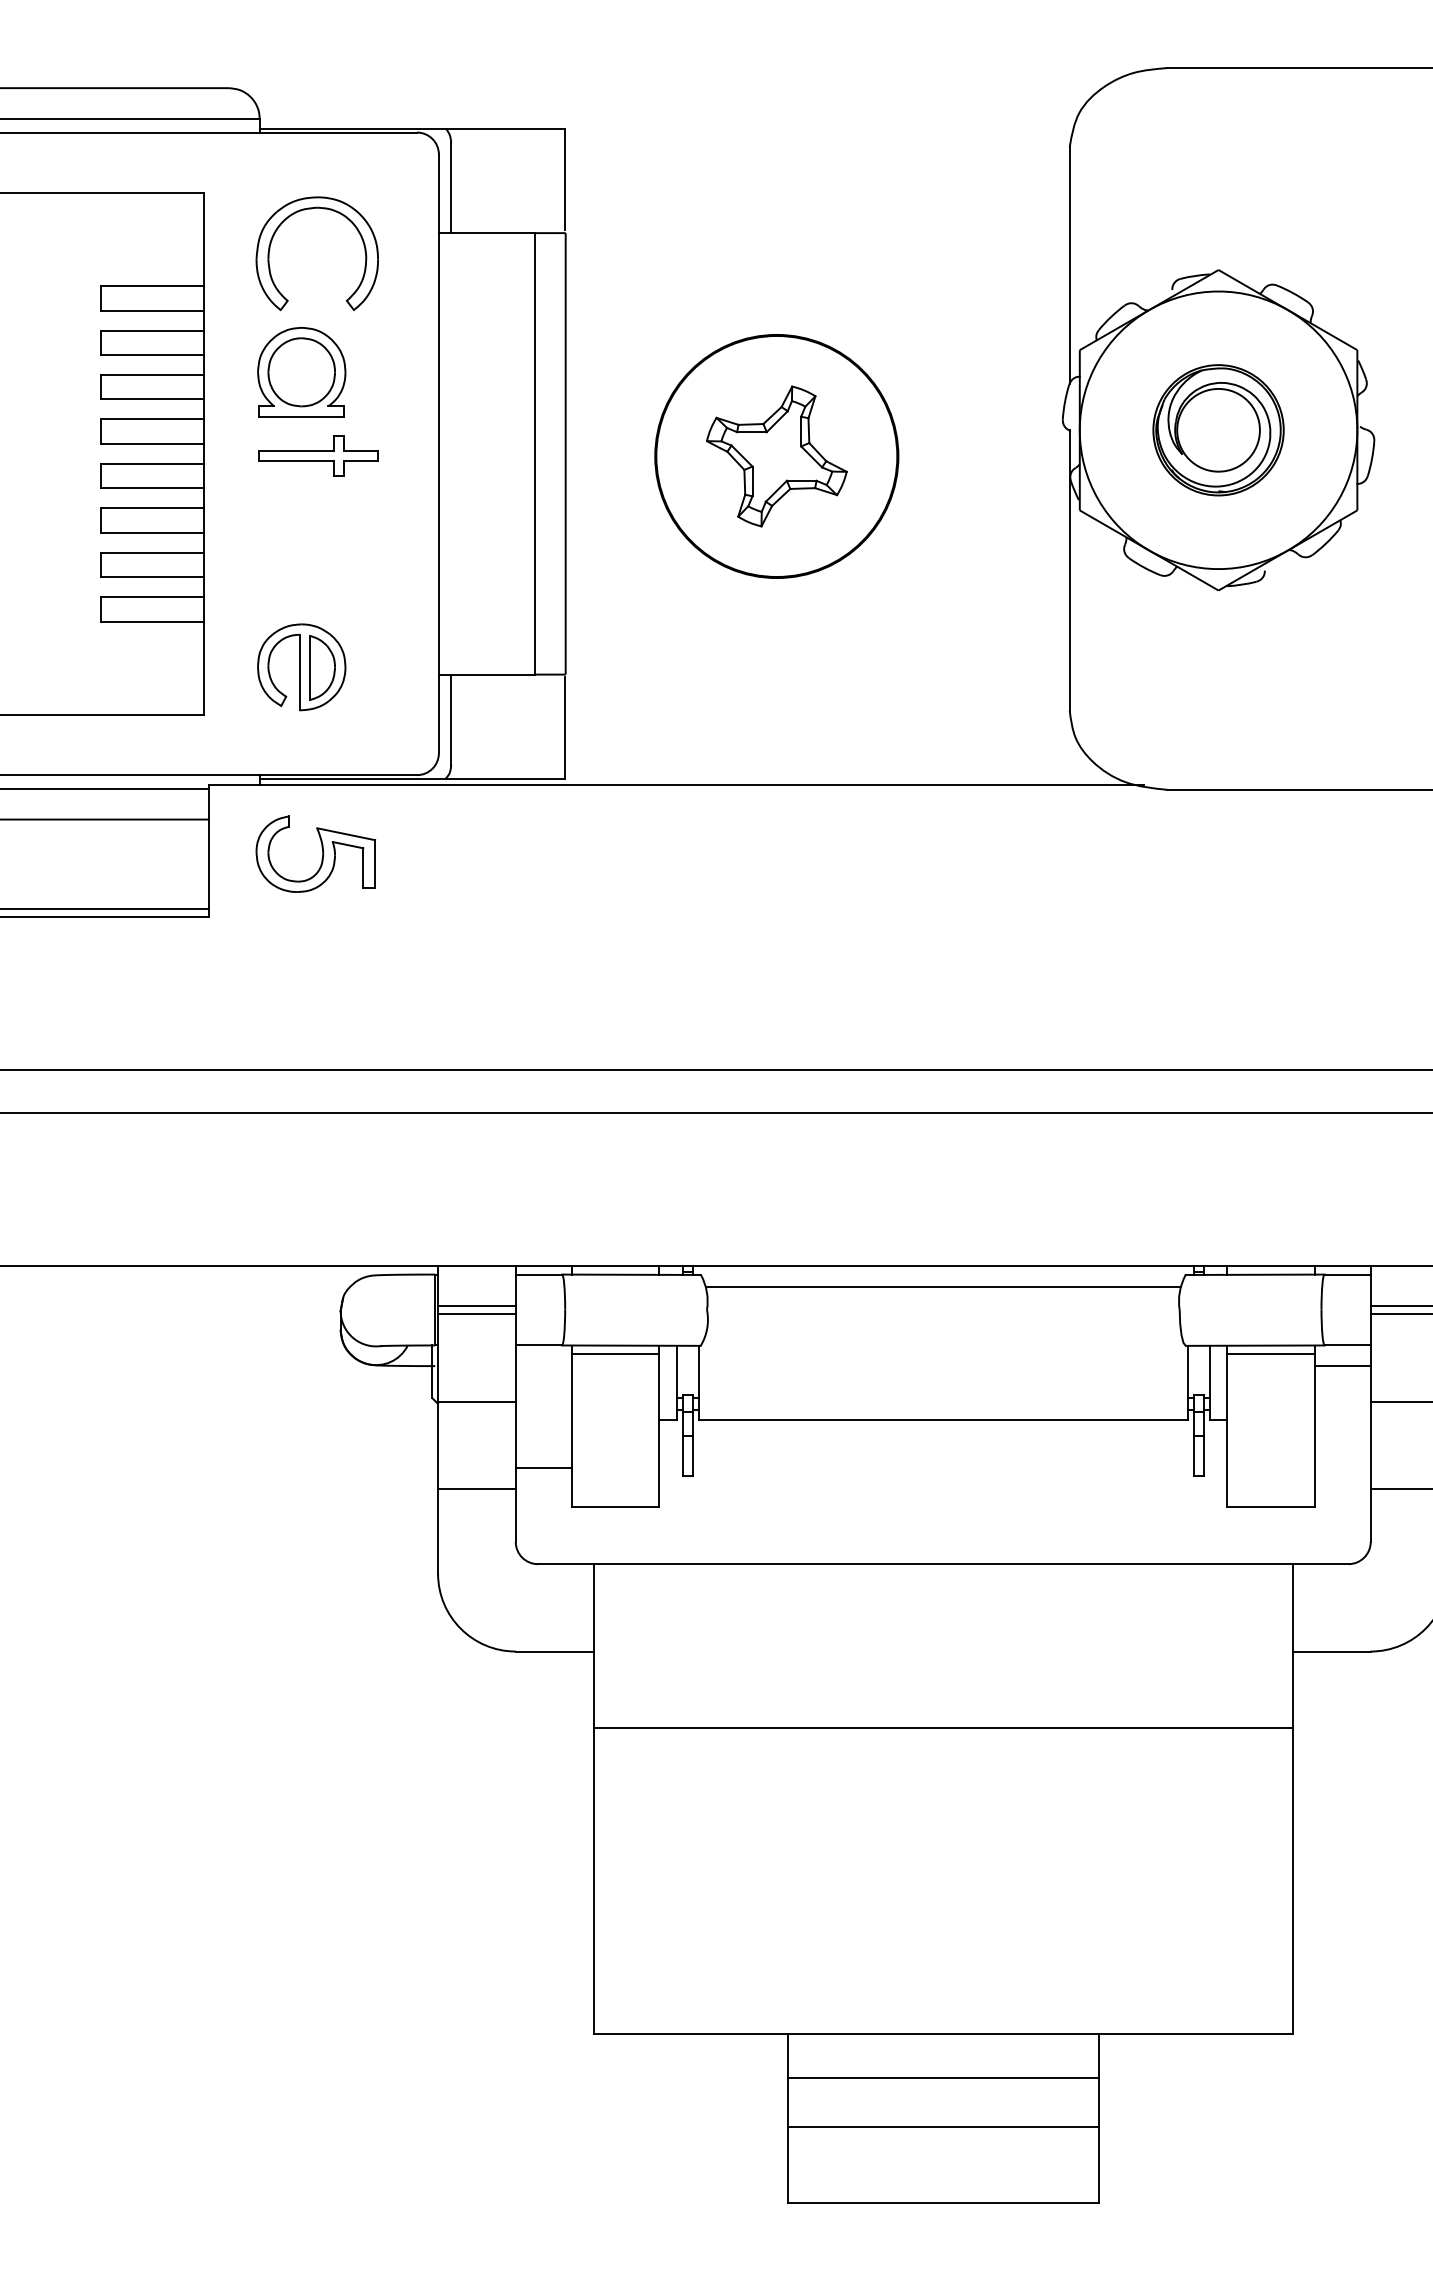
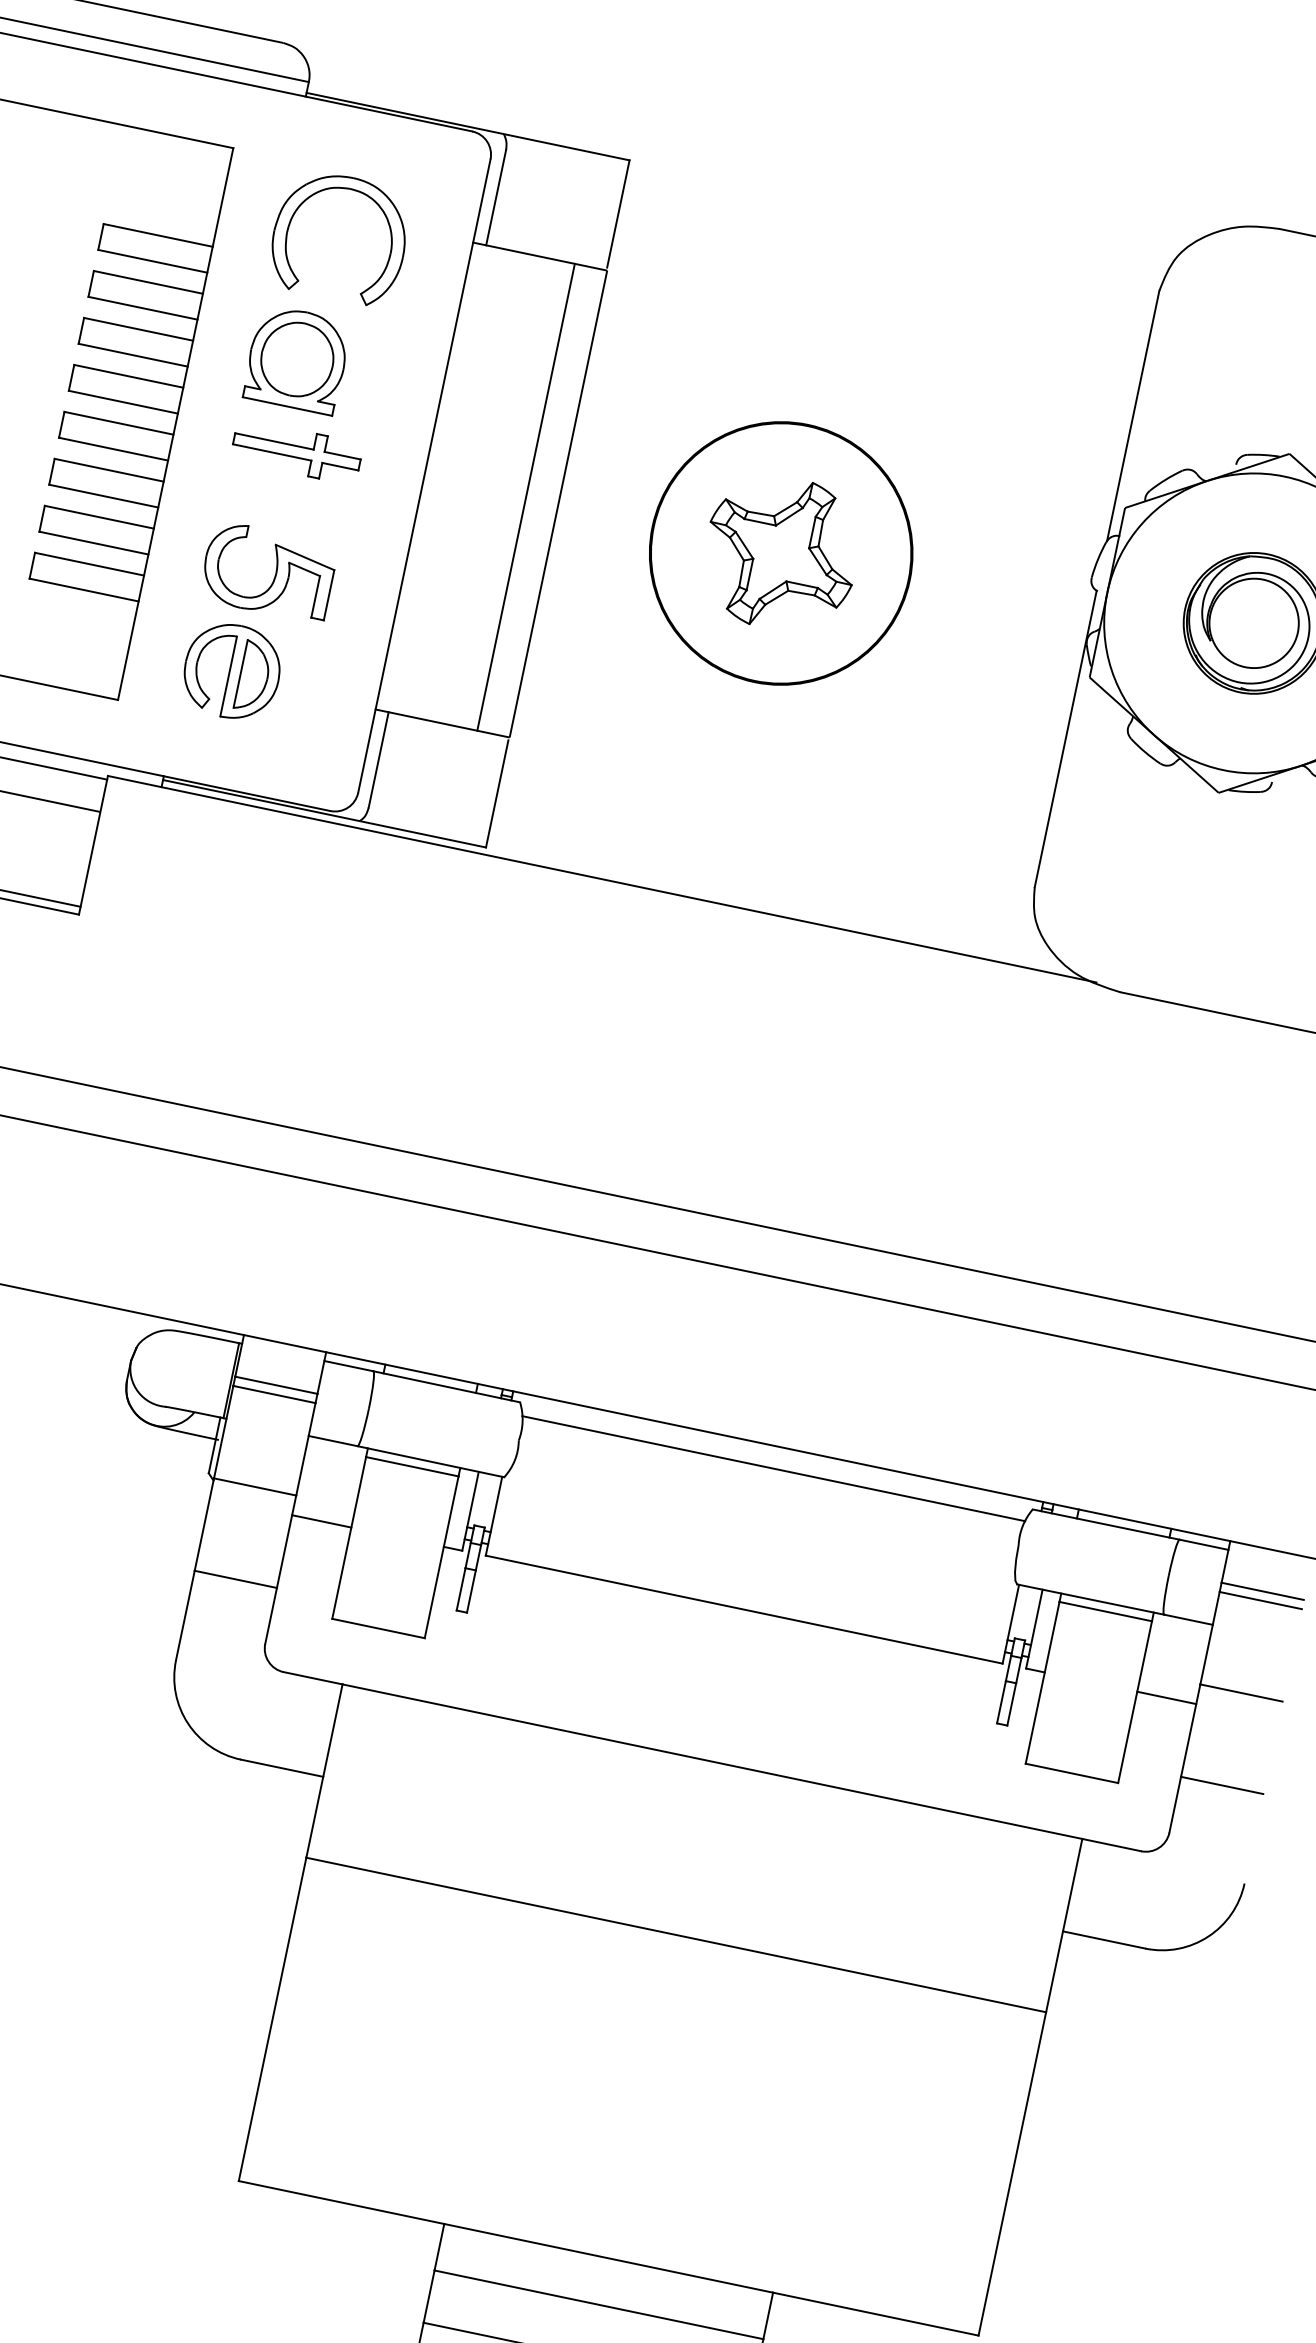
part: (322, 853) -> (275, 572), moved
line: (1342, 1366) -> (1166, 1697), moved
line: (543, 1468) -> (321, 1521), moved

